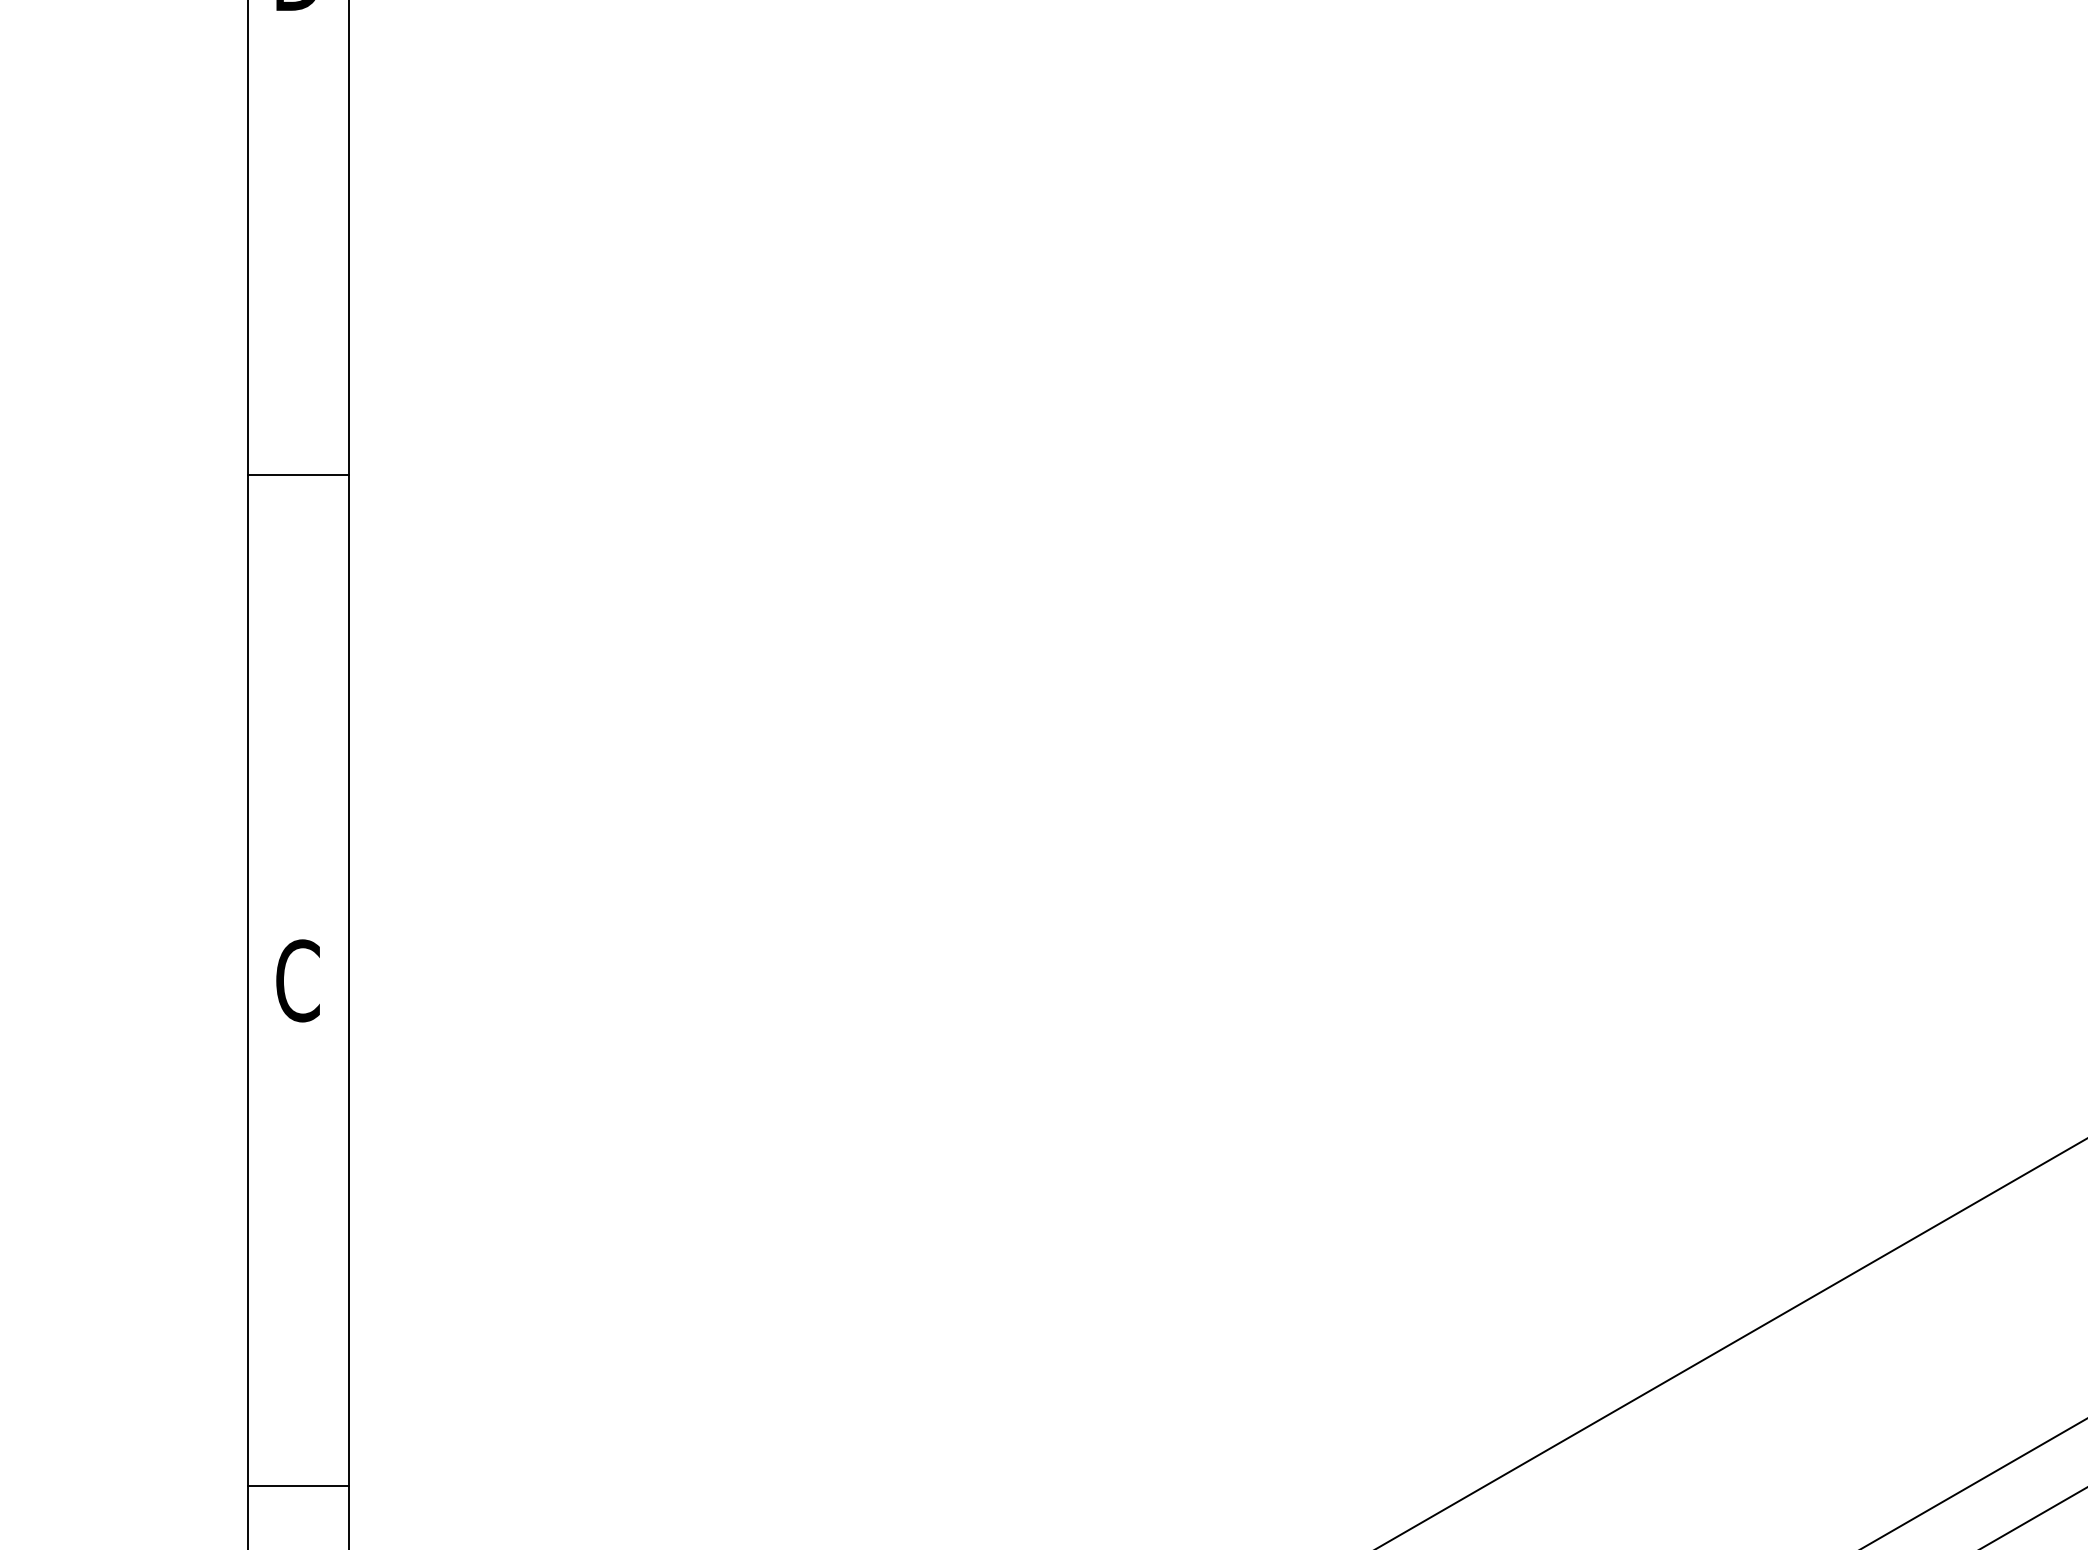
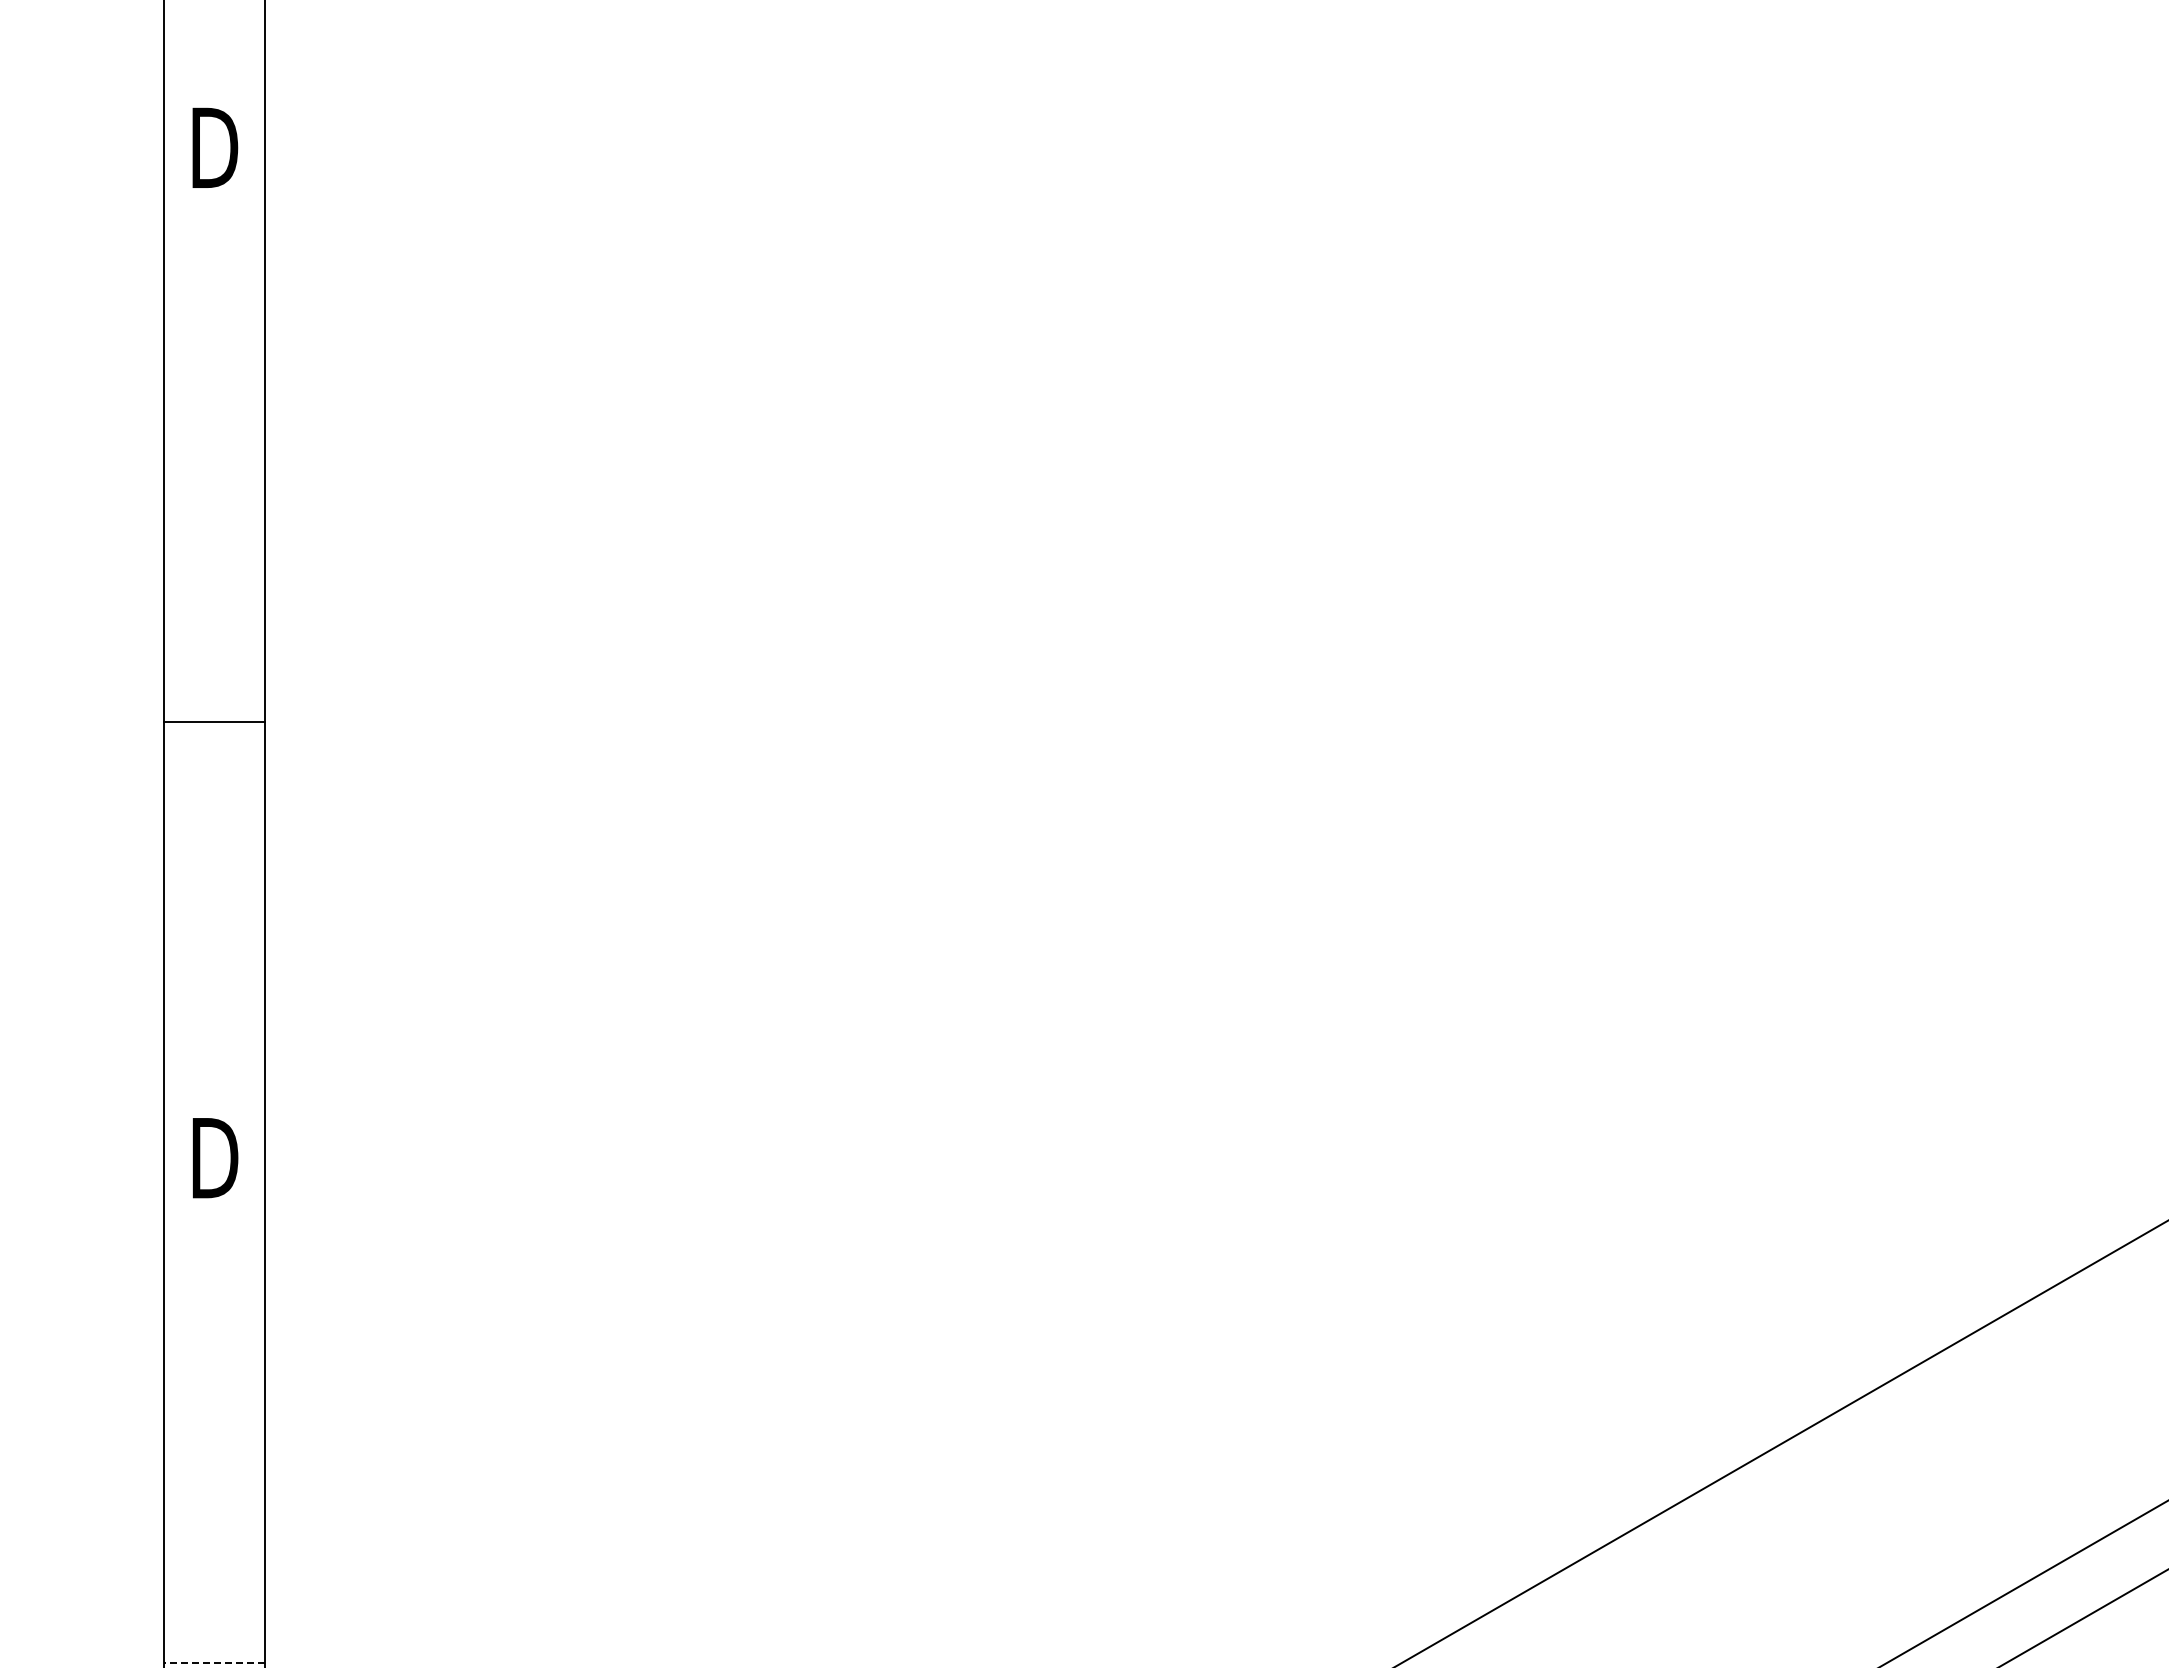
line: (298, 475) -> (214, 721), moved
text: (299, 980) -> (215, 1157), C -> D
line: (298, 1485) -> (214, 1662), solid -> dashed

